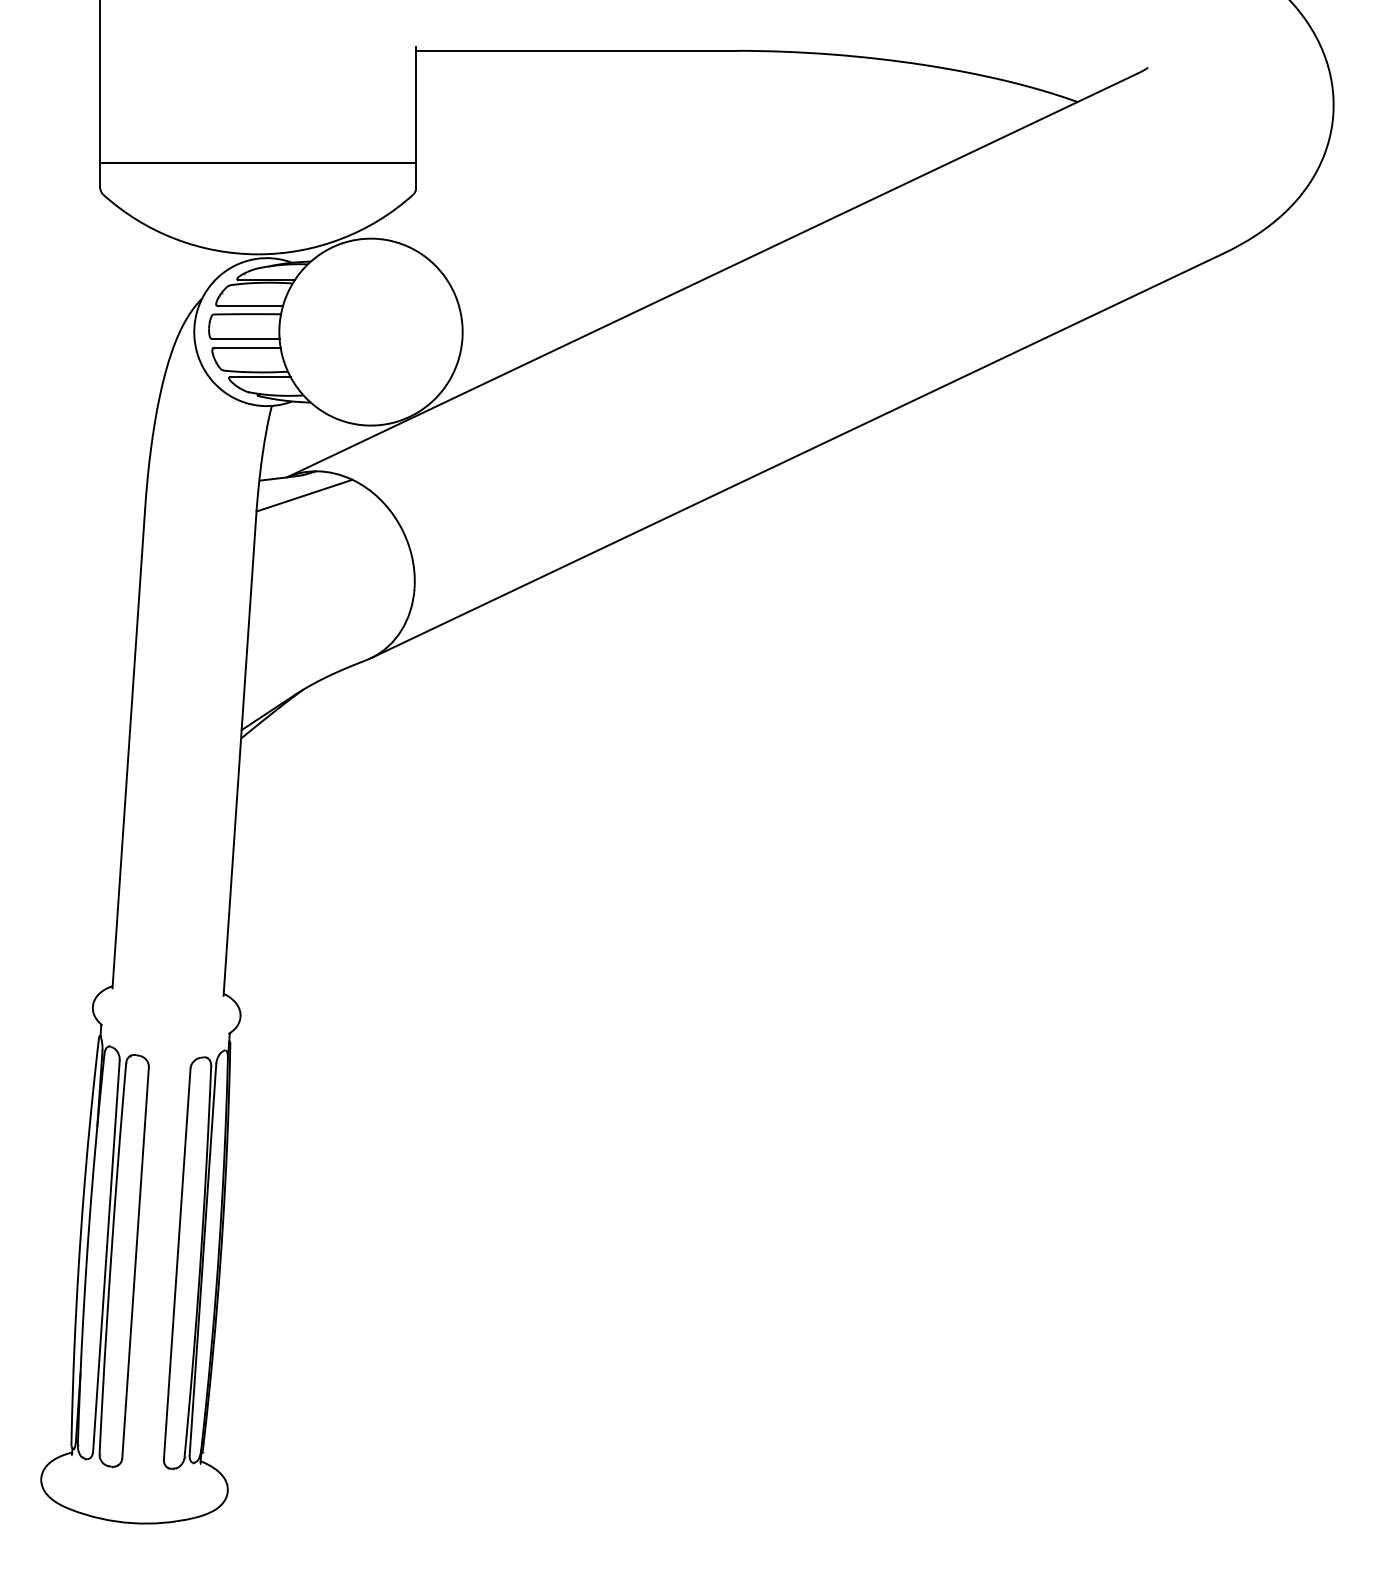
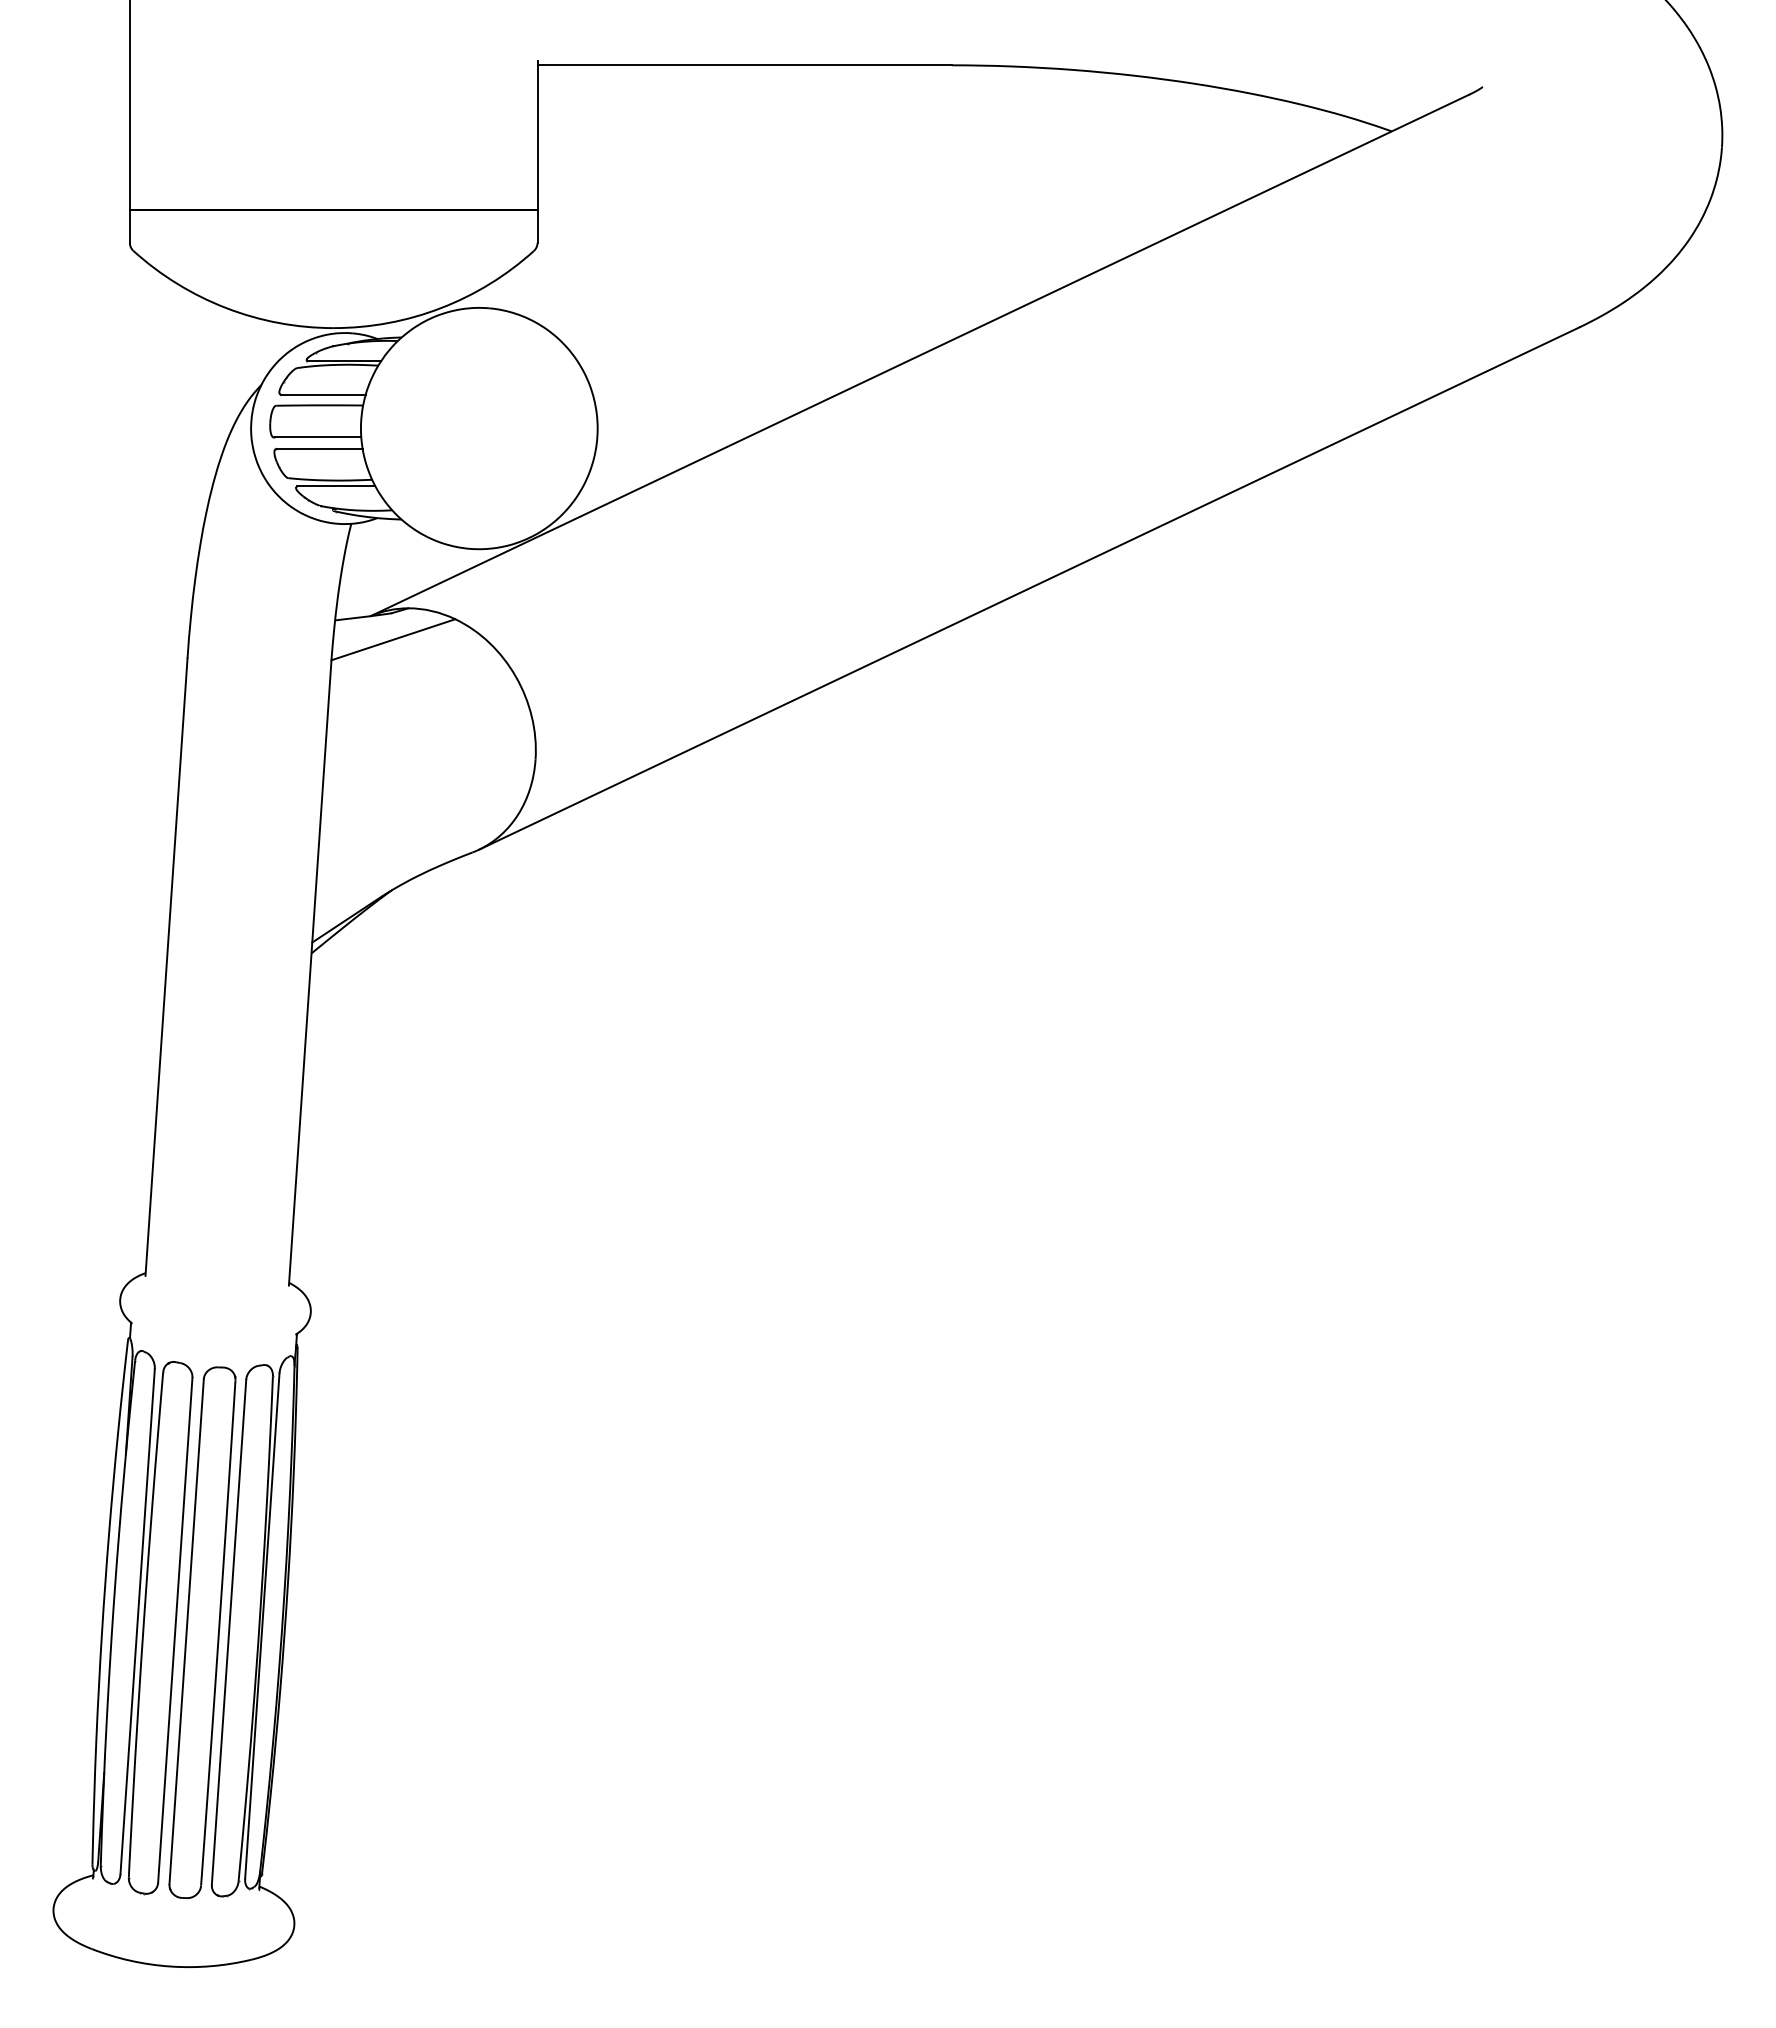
part: (156, 1264) -> (202, 1632), added

